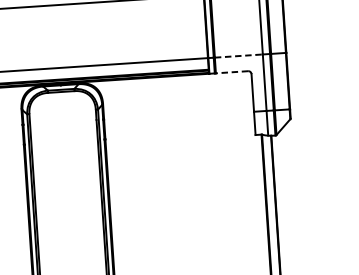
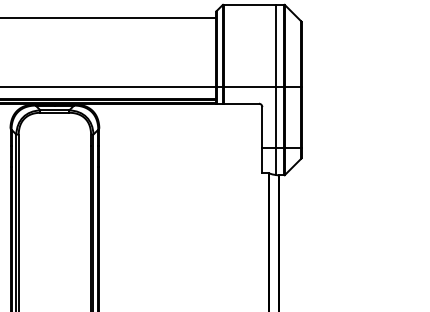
line: (239, 55) -> (250, 86), dashed -> solid
line: (232, 72) -> (241, 103), dashed -> solid

